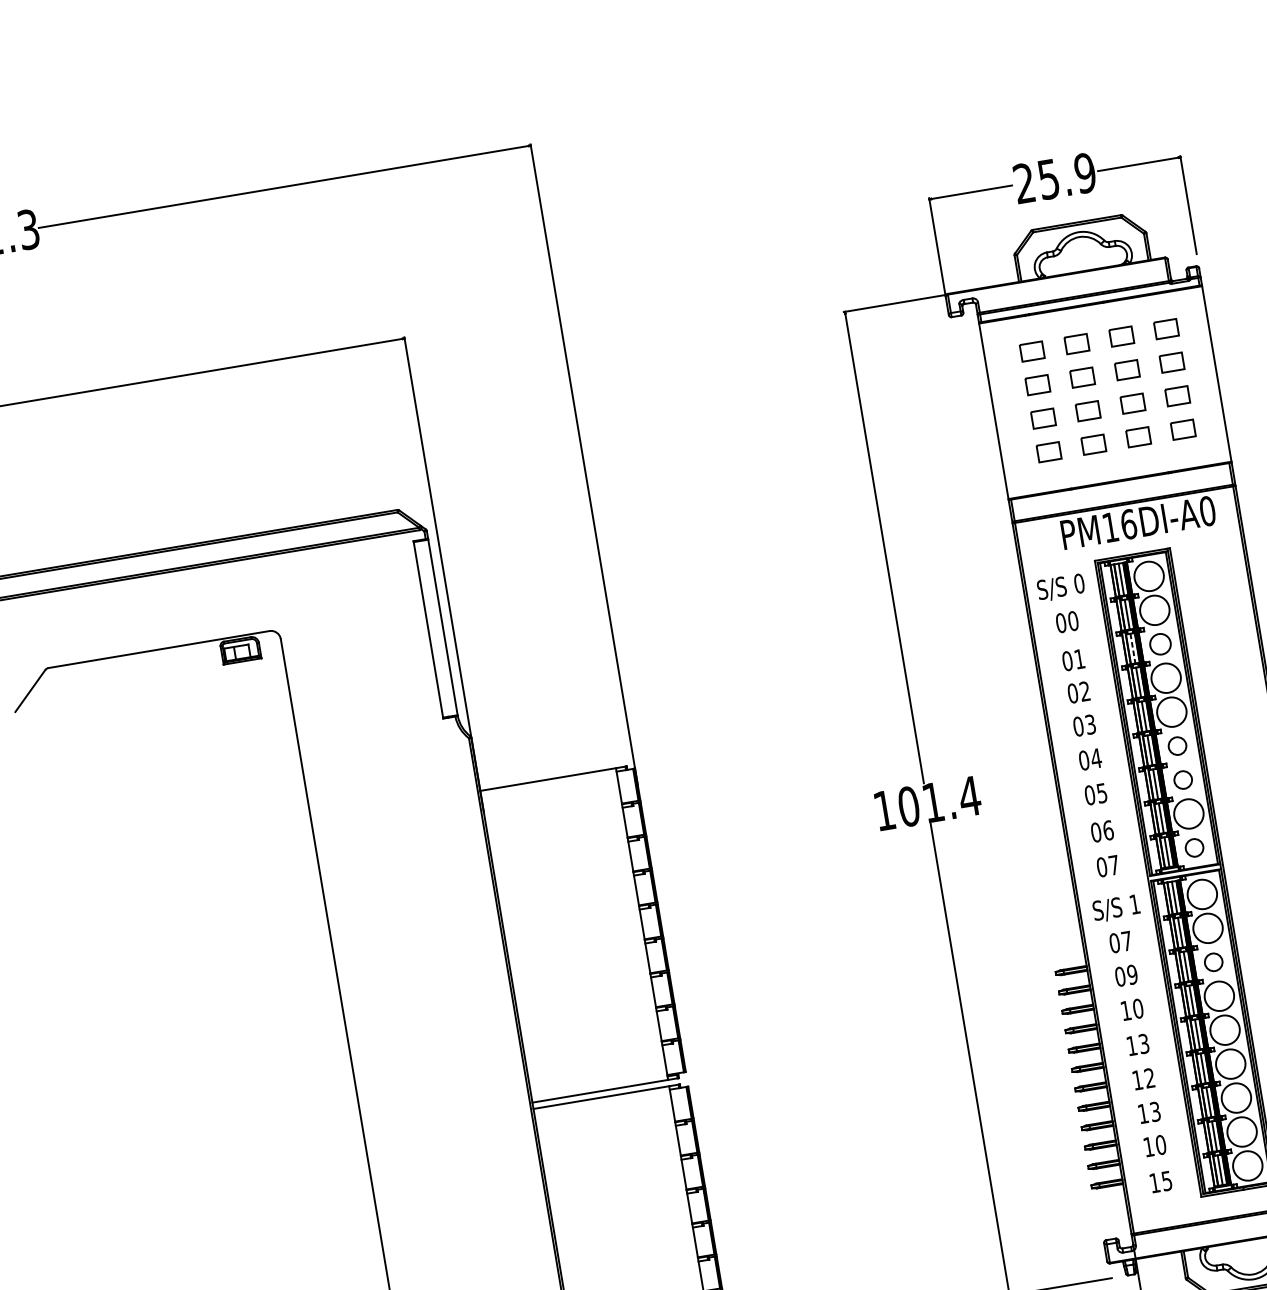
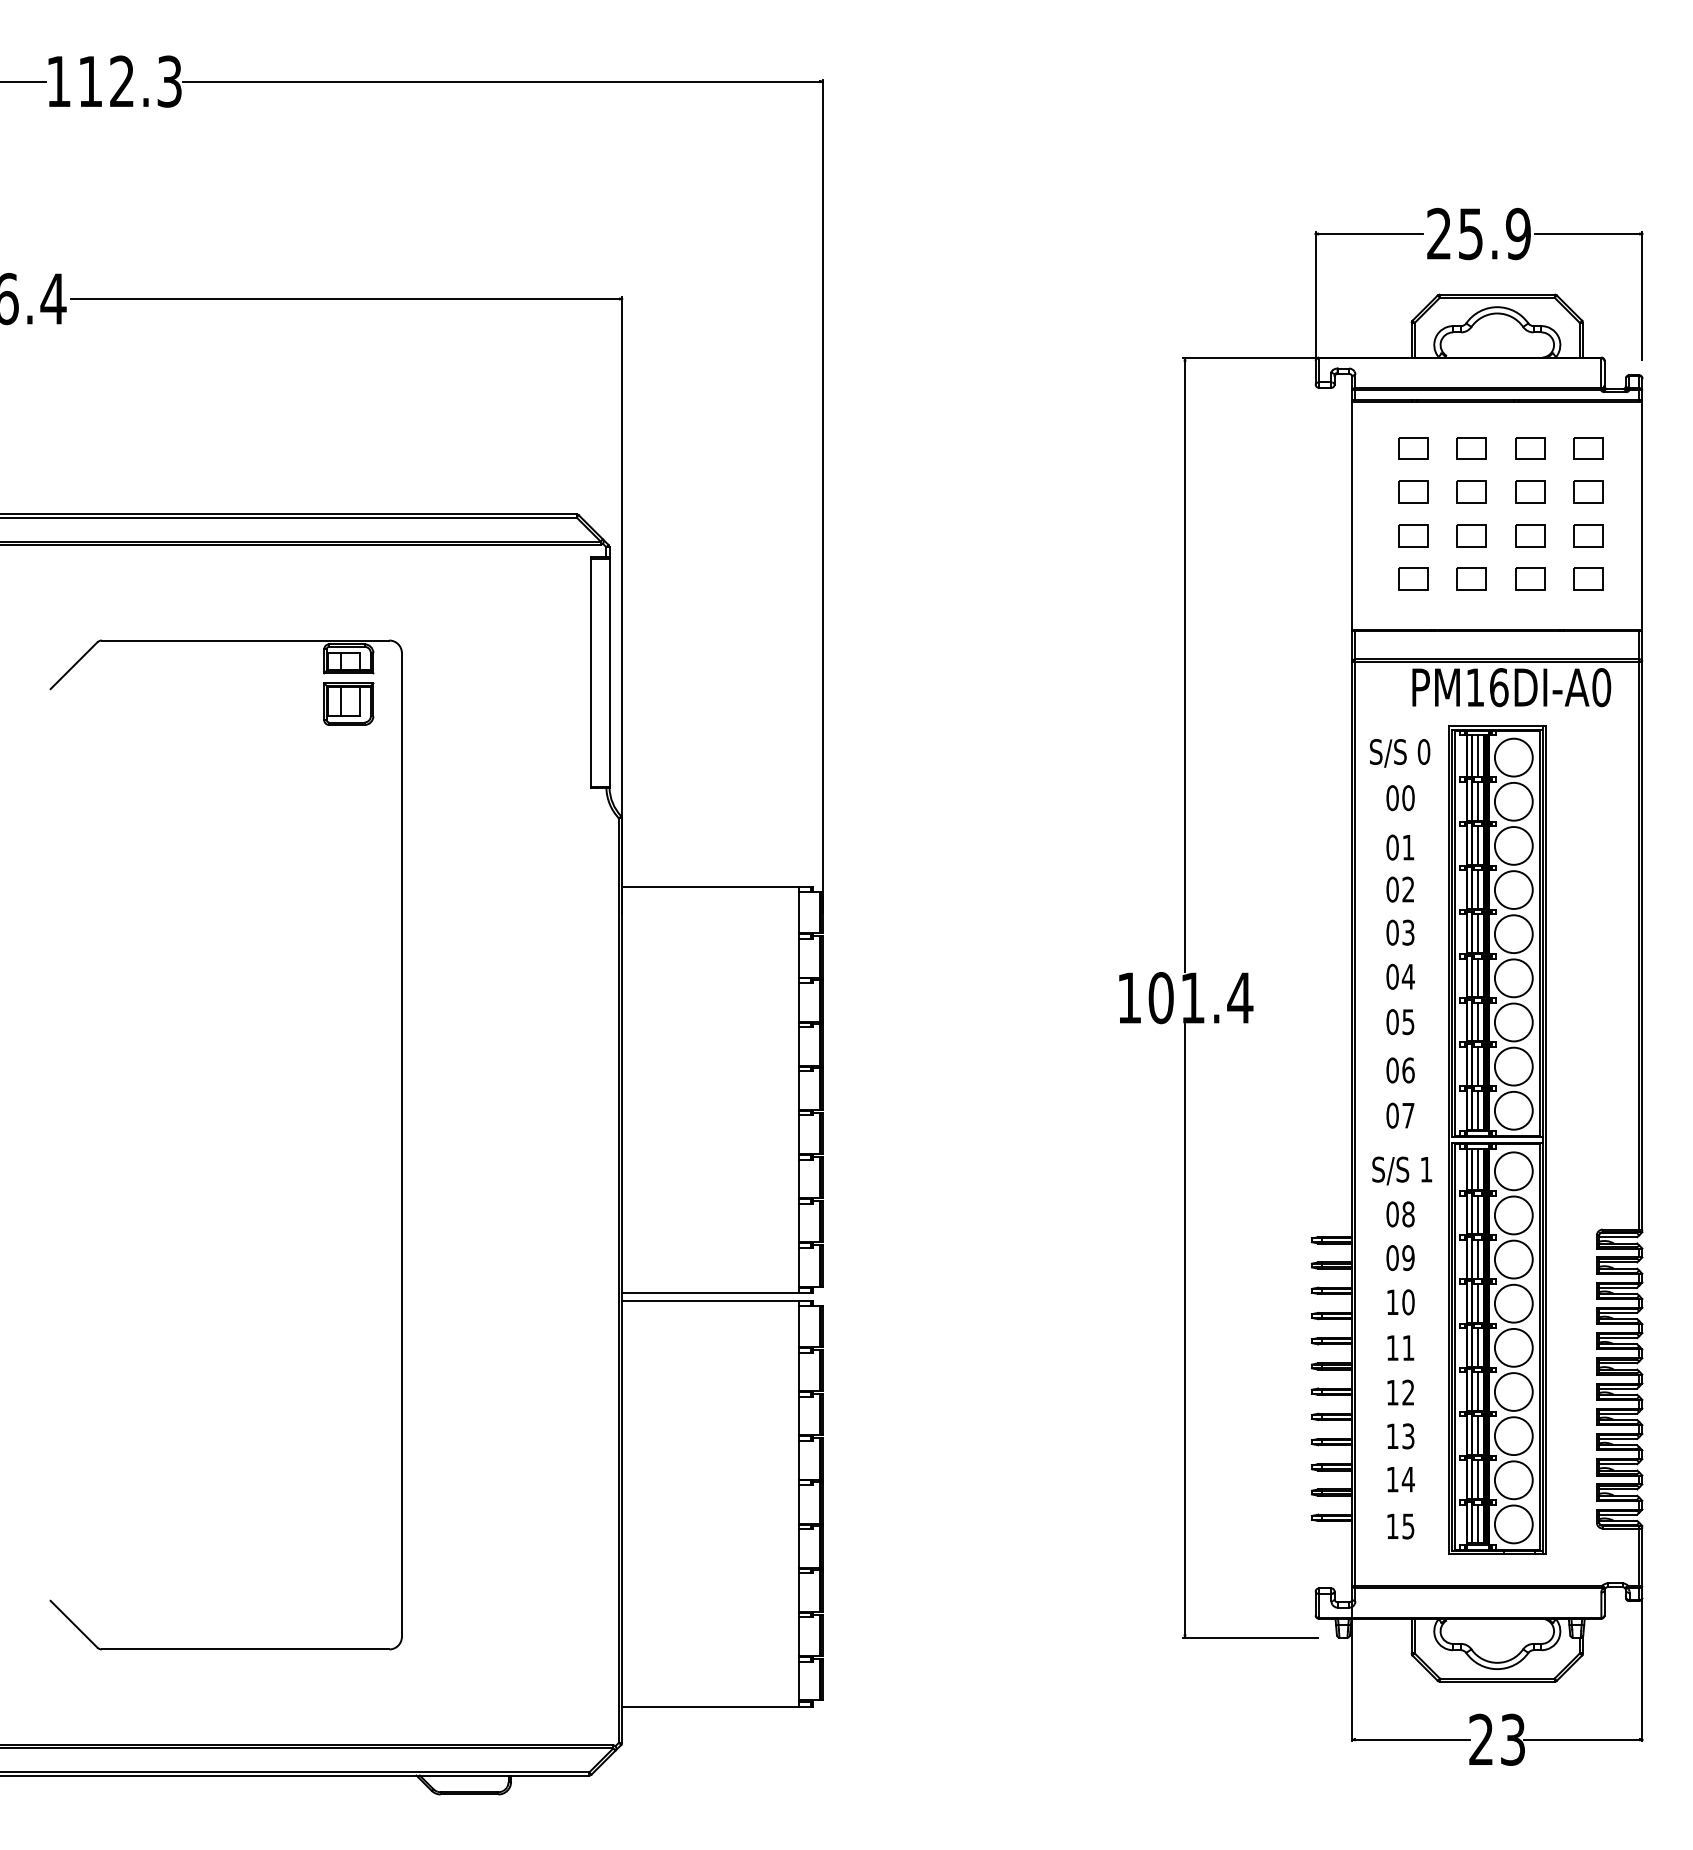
circle: (1160, 644) -> (1513, 845), size x1.43
line: (1133, 648) -> (1478, 845), dashed -> solid
part: (246, 684) -> (348, 703), added
circle: (1177, 746) -> (1513, 978), size x1.67
circle: (1182, 780) -> (1513, 1022), size x1.67
circle: (1194, 847) -> (1513, 1110), size x1.67
text: (1126, 941) -> (1408, 1214), 07 -> 08
circle: (1213, 962) -> (1513, 1259), size x1.67
text: (1144, 1044) -> (1408, 1348), 13 -> 11
text: (1160, 1145) -> (1407, 1479), 10 -> 14

